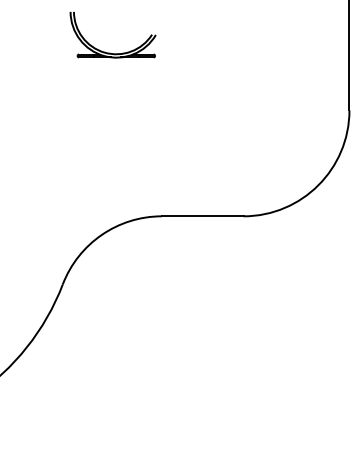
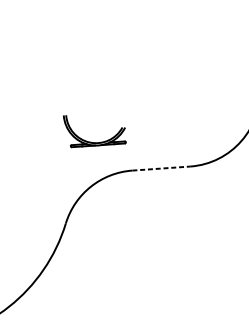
part: (110, 52) -> (93, 142), moved
line: (202, 216) -> (161, 168), solid -> dashed

